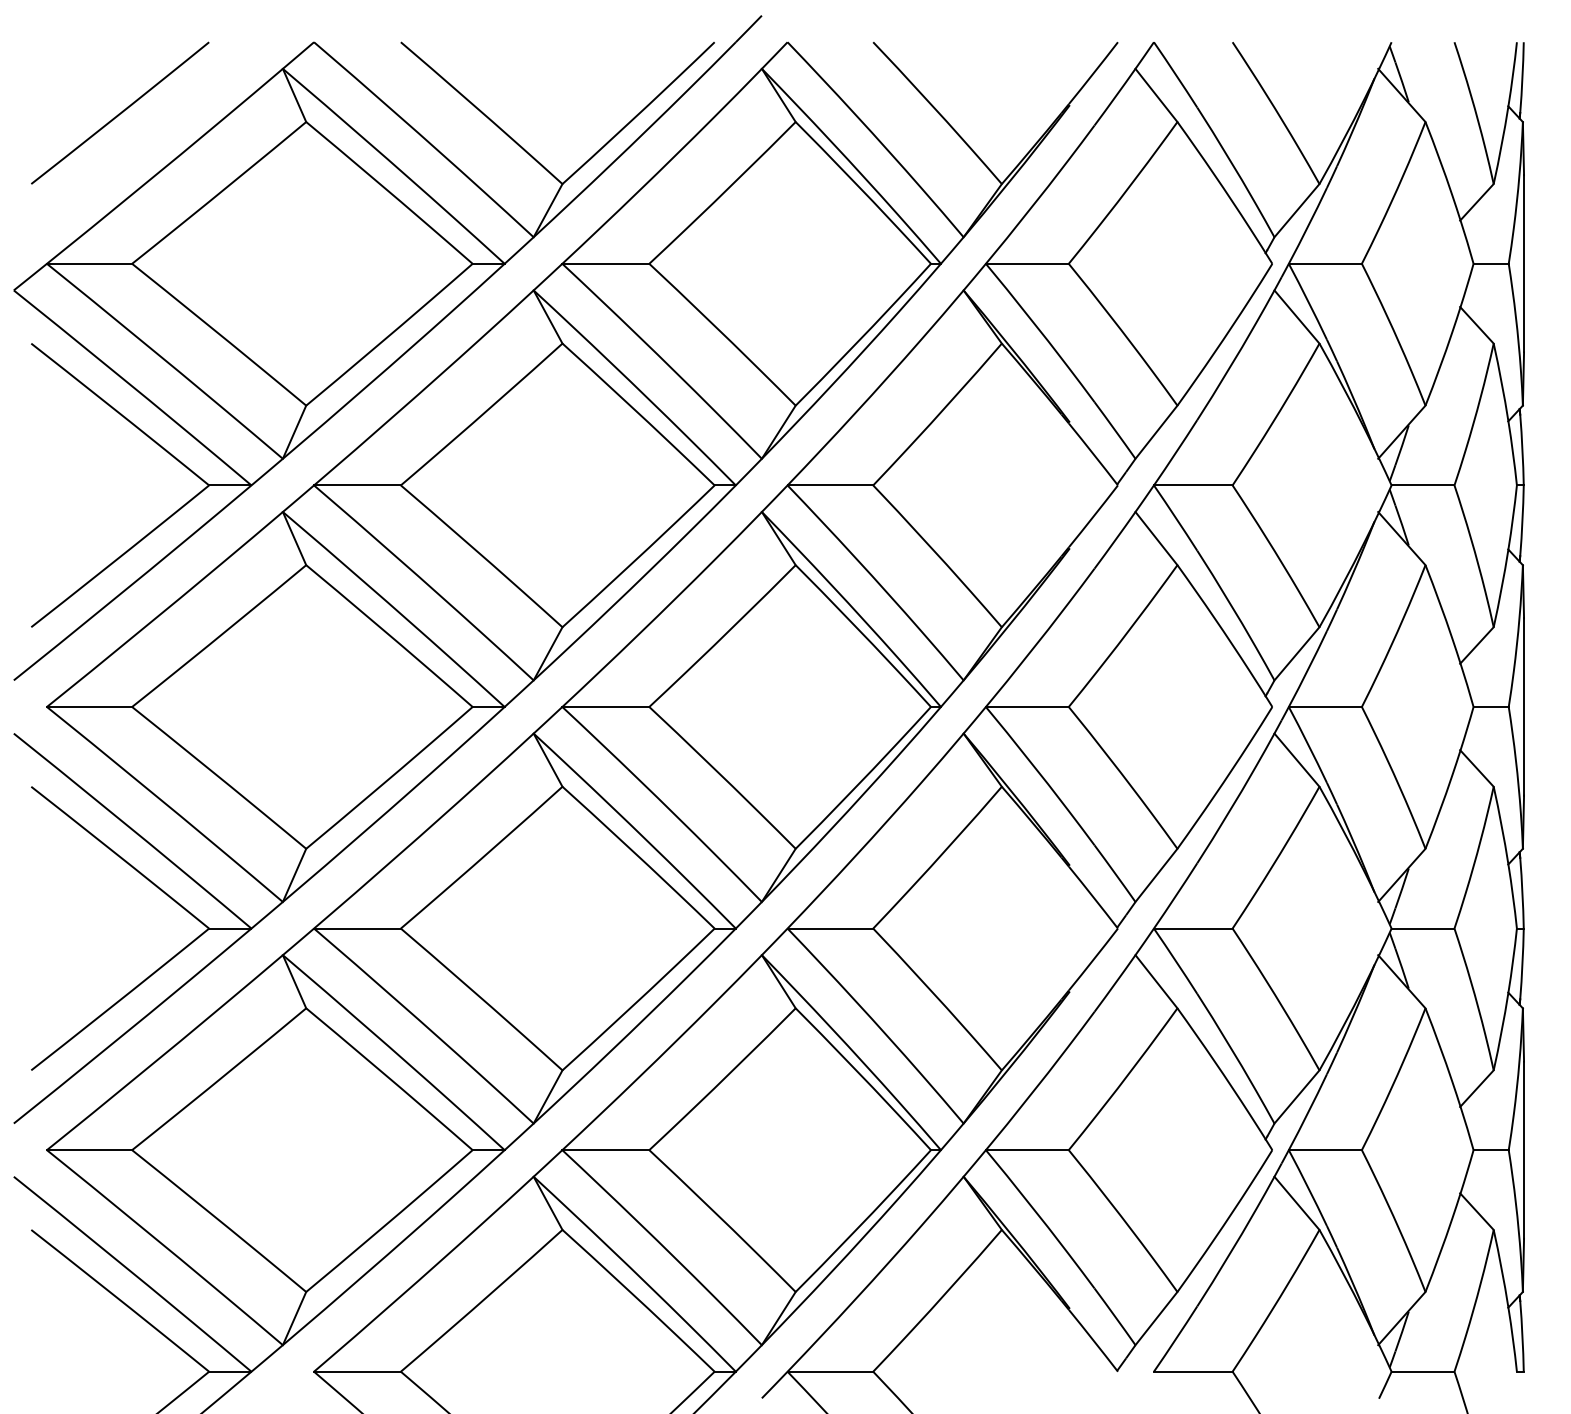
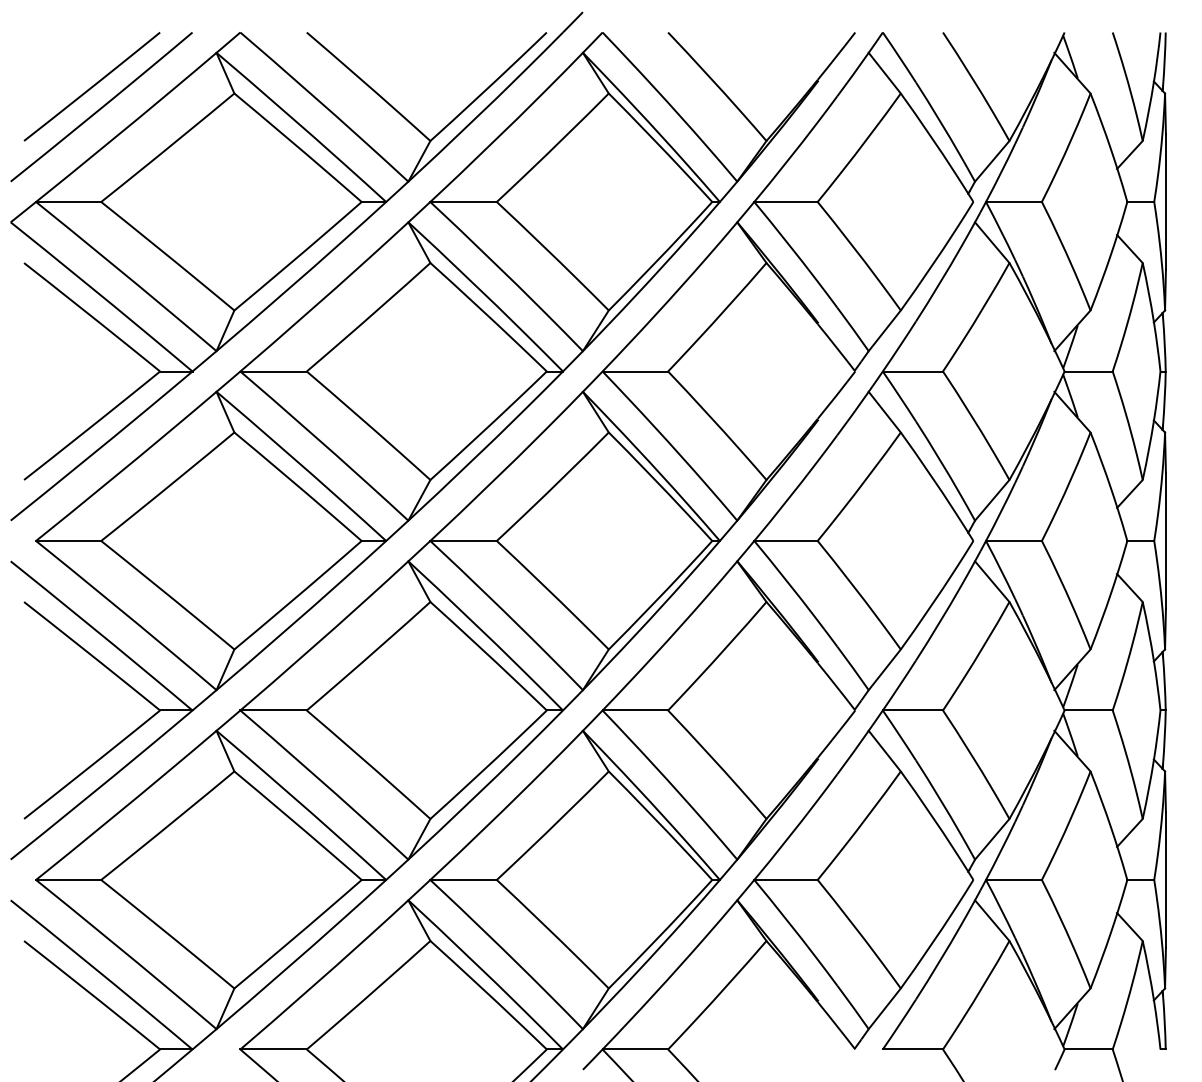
line: (132, 140) -> (101, 107), added

